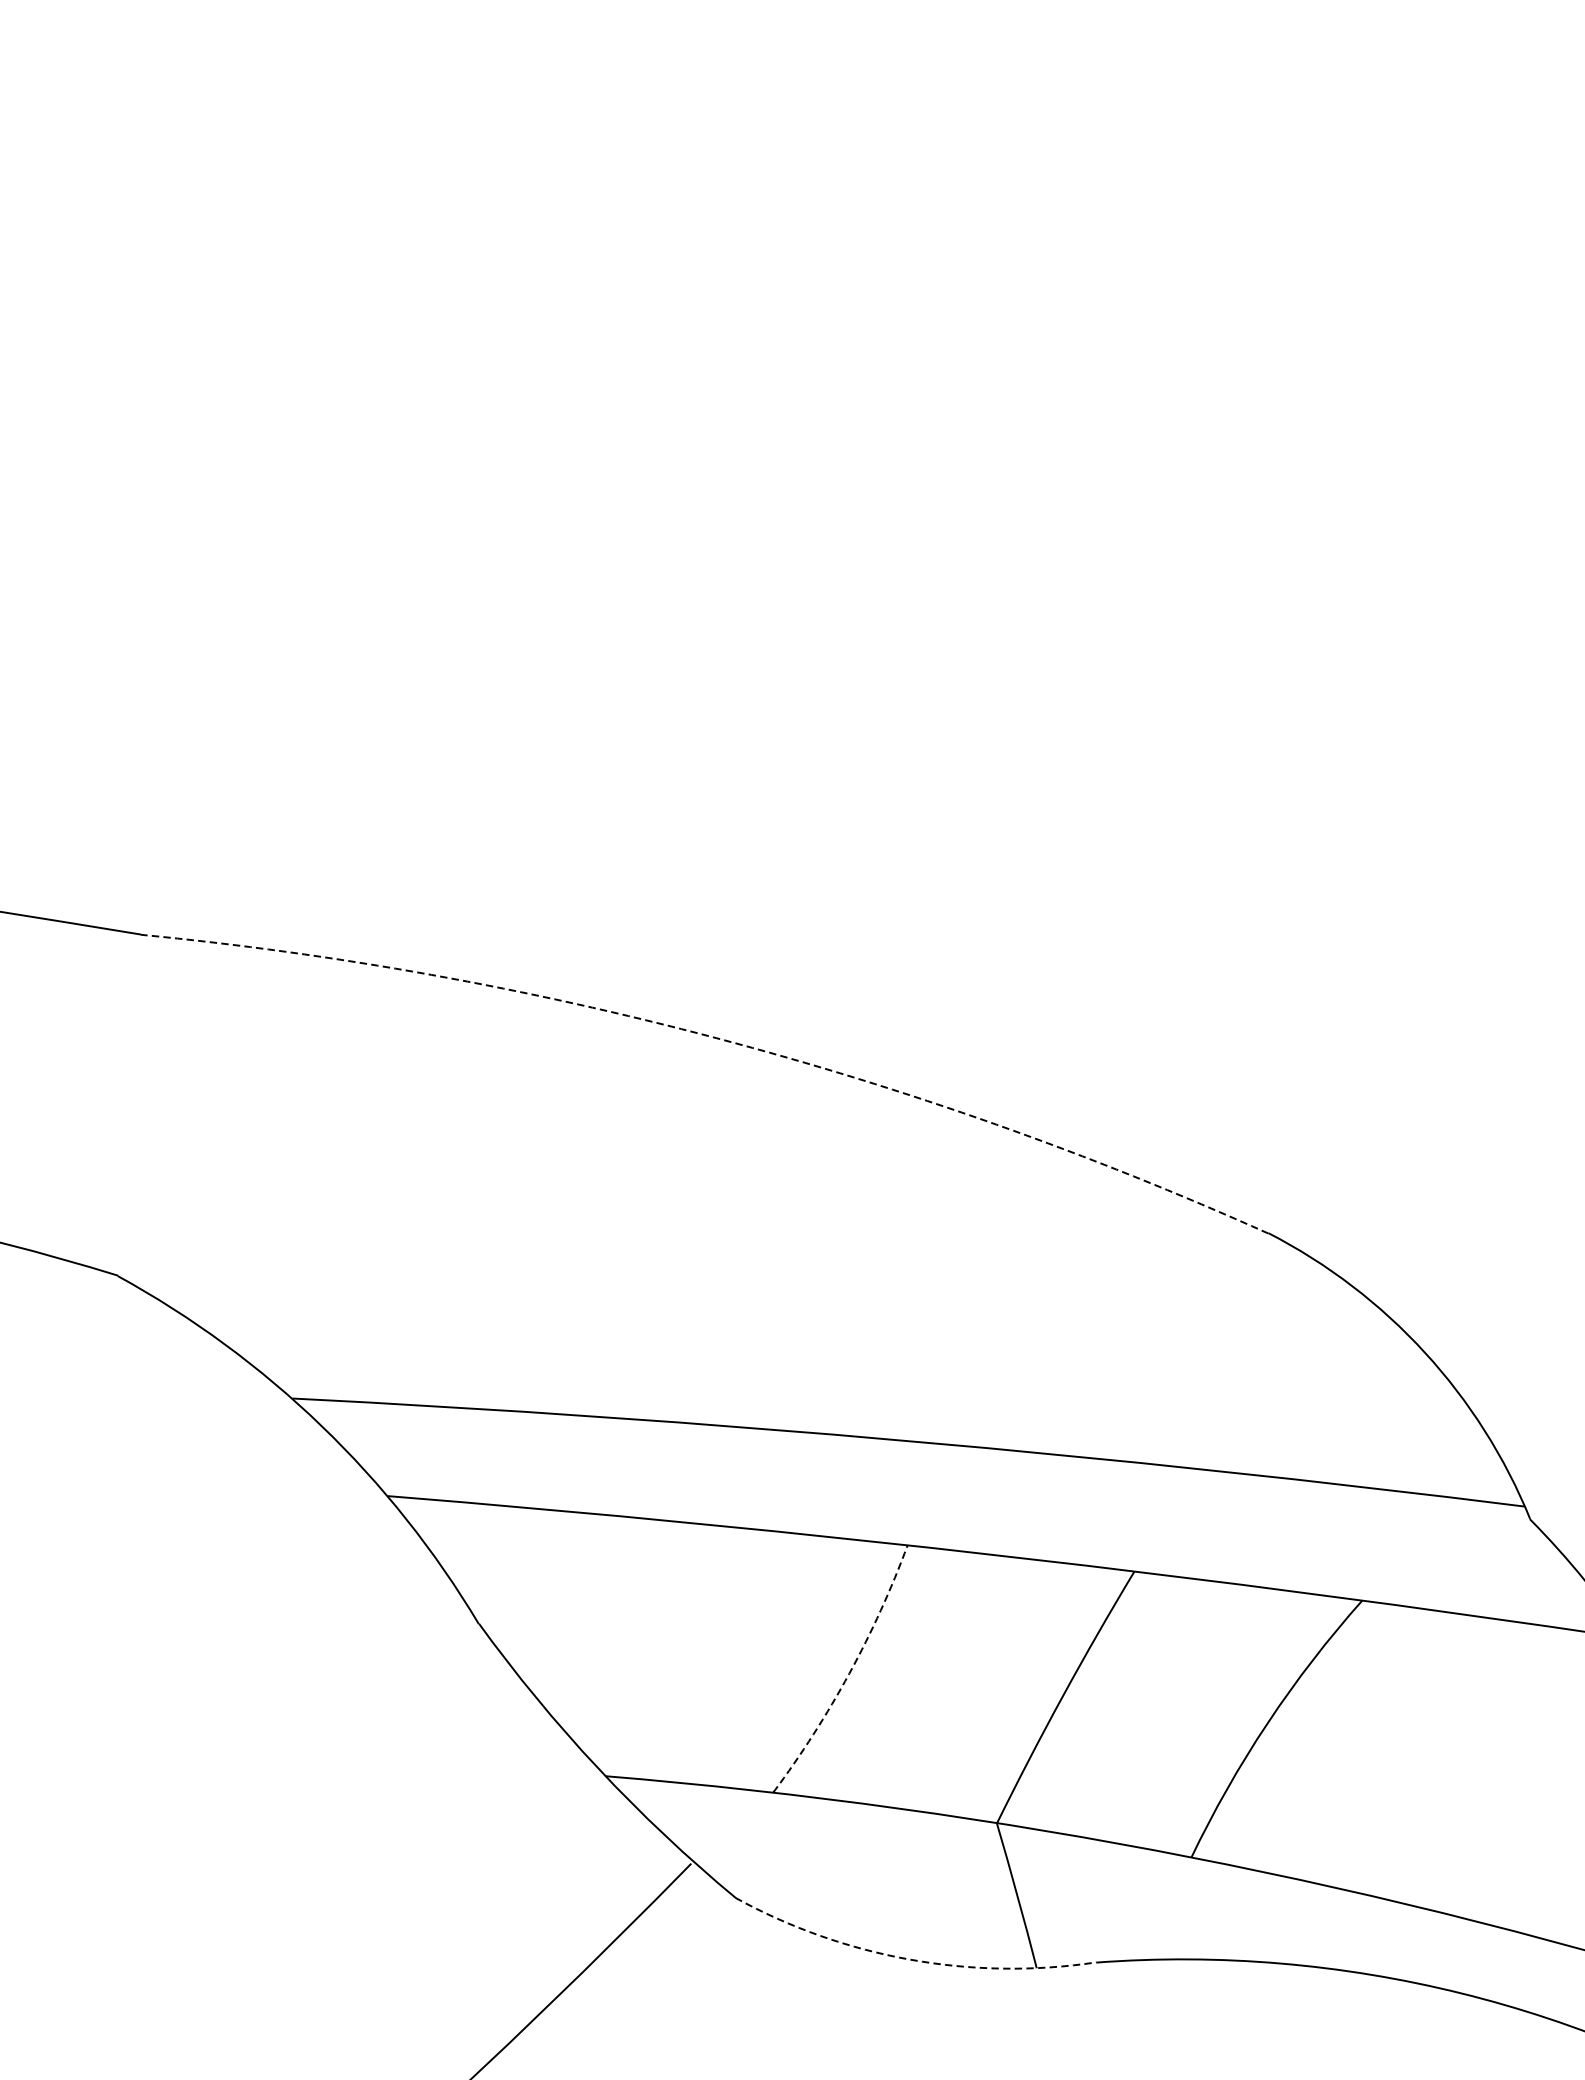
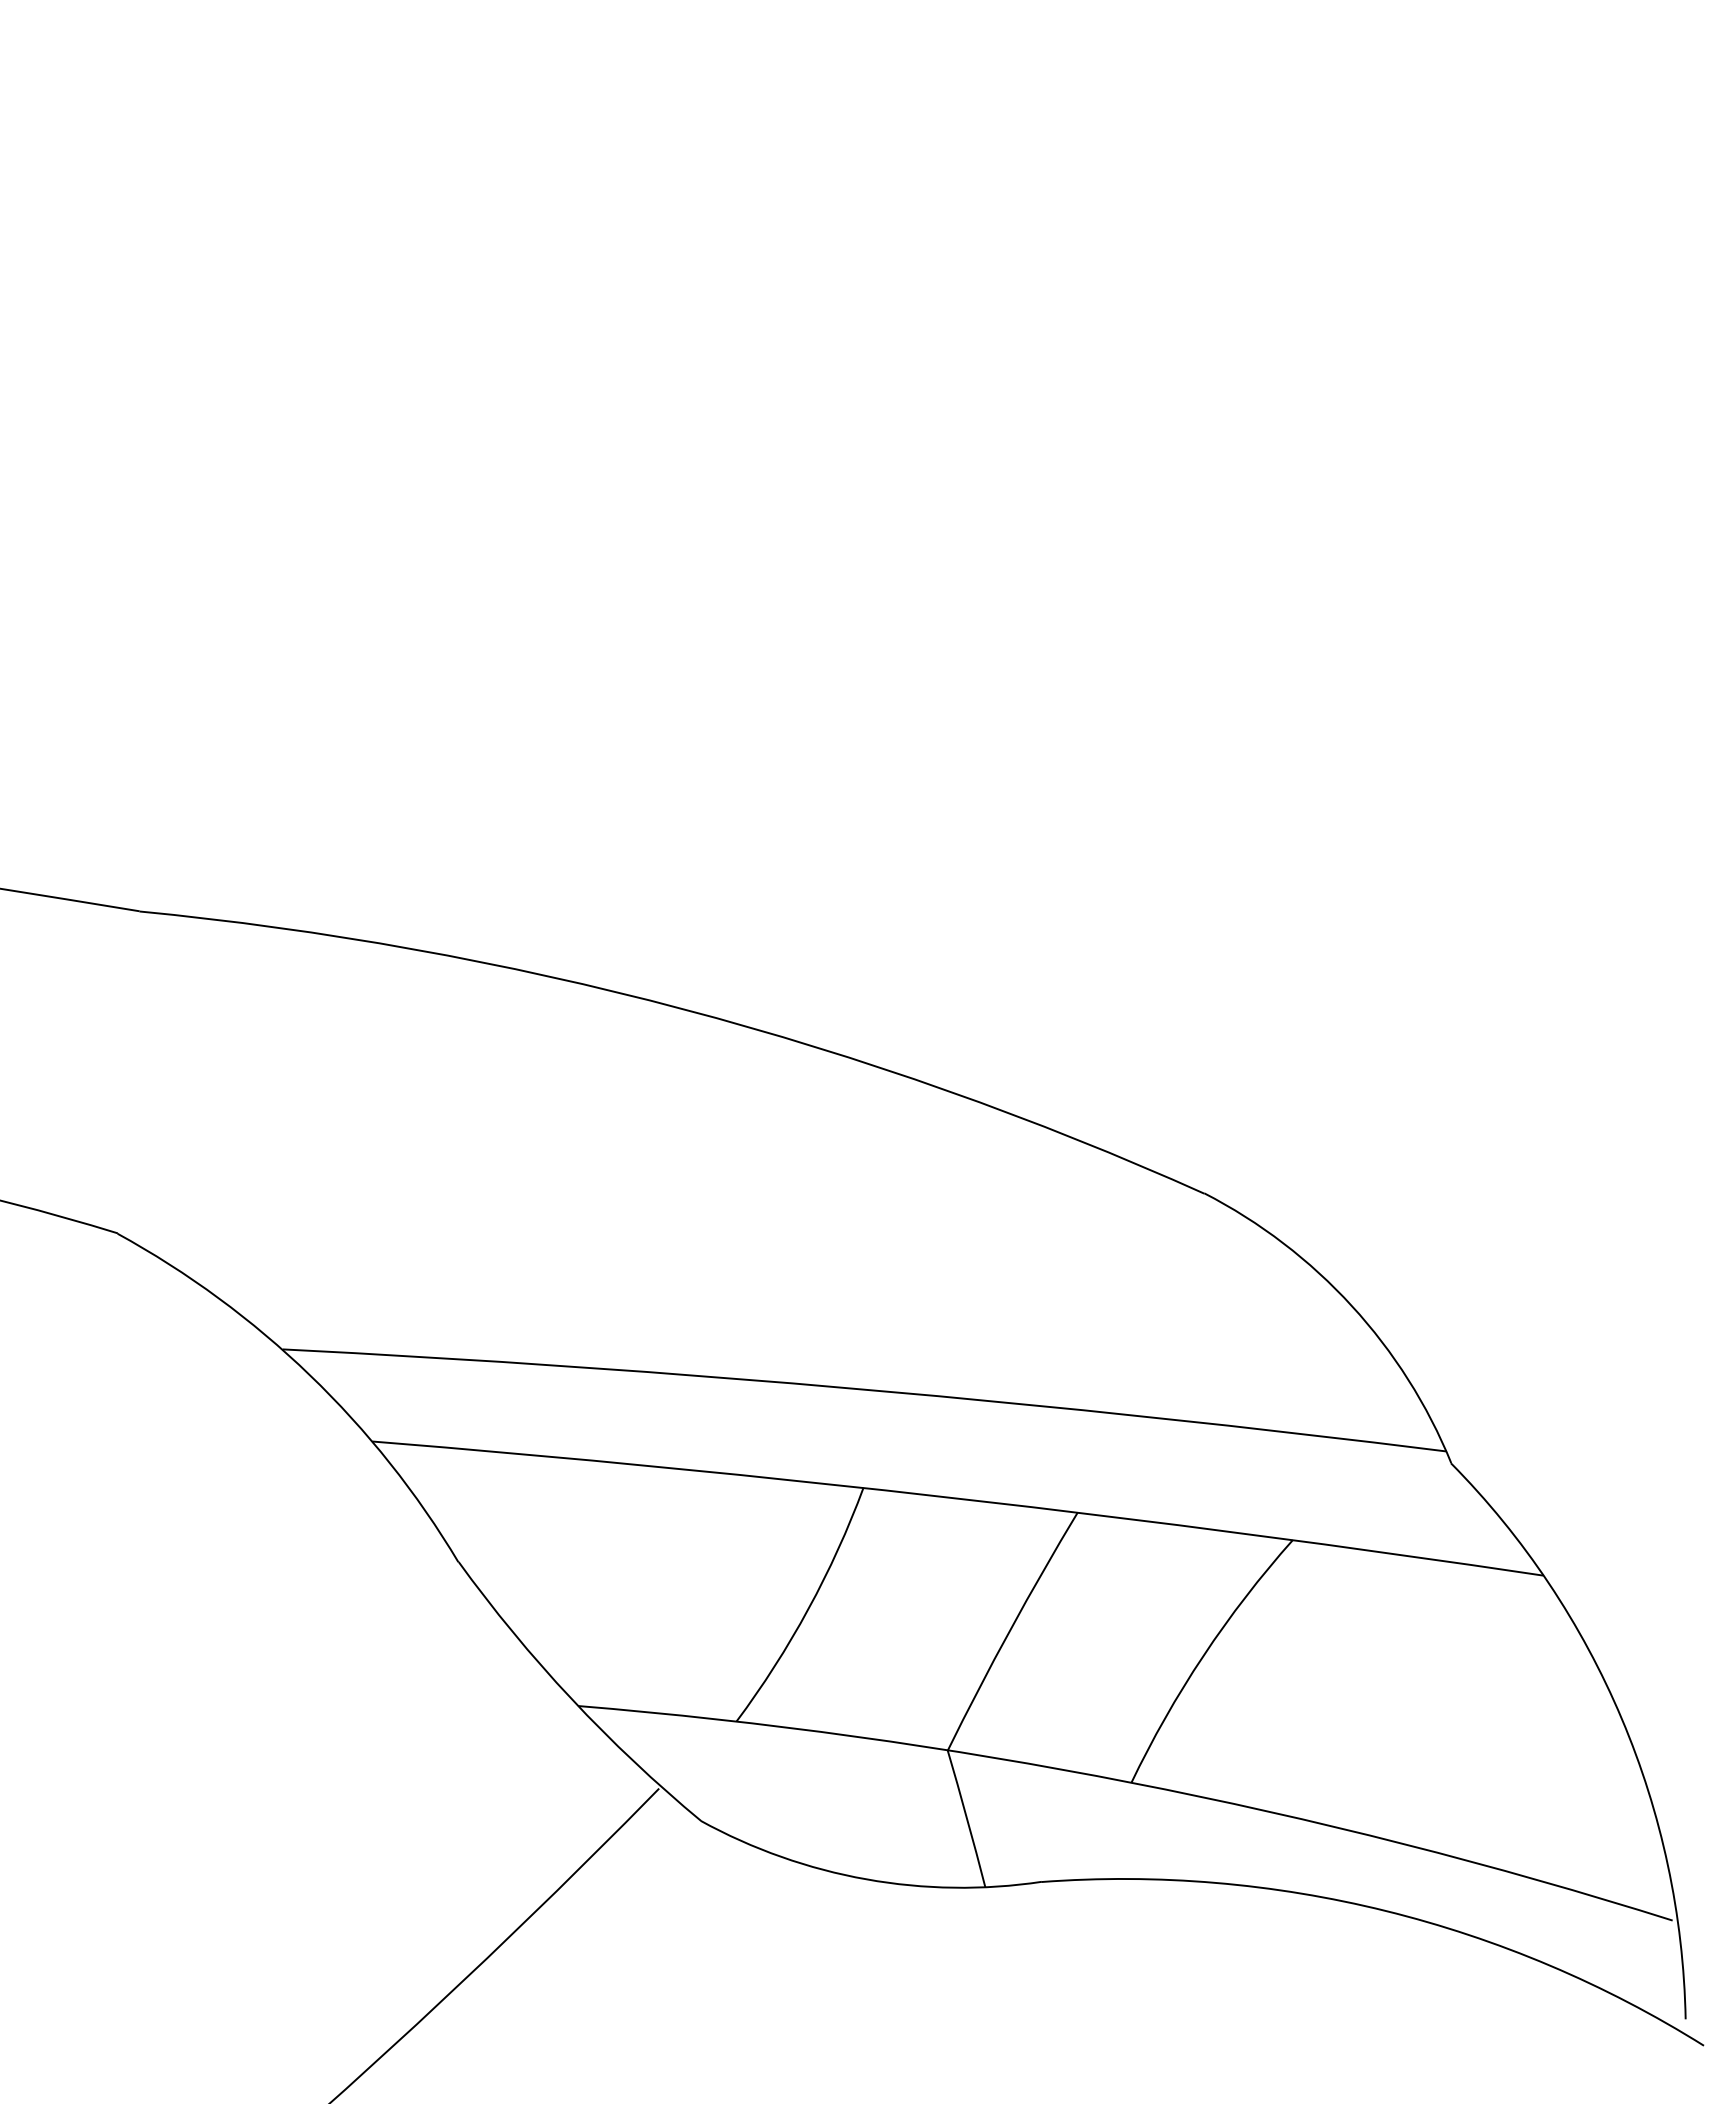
arc: (717, 1038) -> (683, 1009), dashed -> solid
arc: (849, 1673) -> (808, 1609), dashed -> solid
arc: (910, 1959) -> (866, 1879), dashed -> solid

